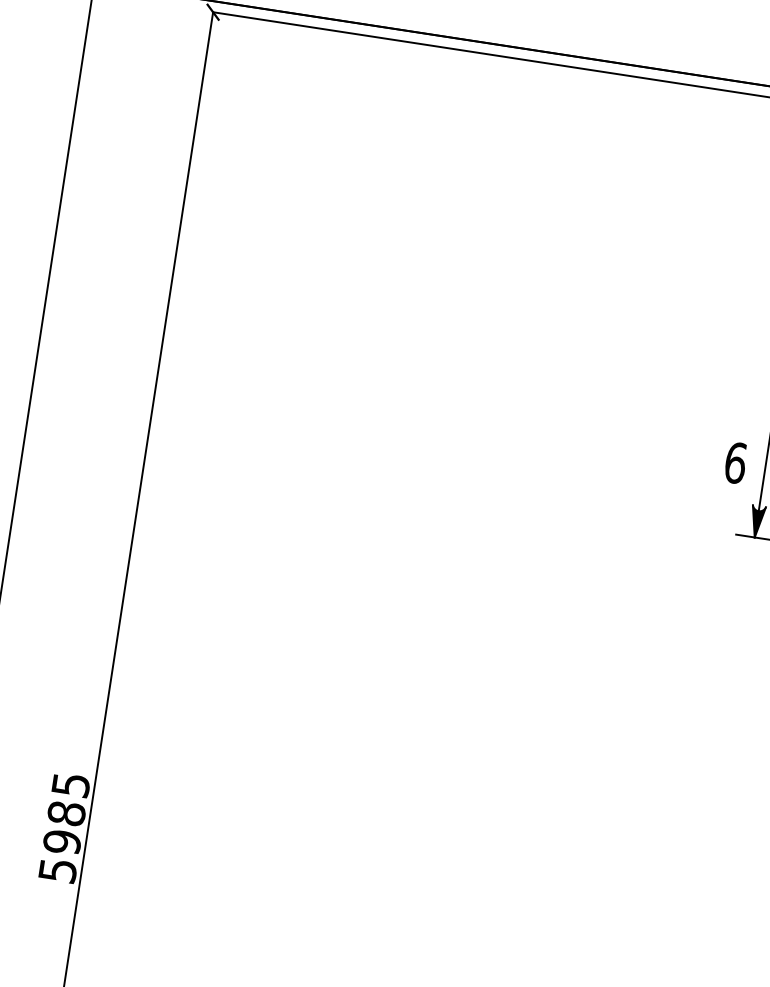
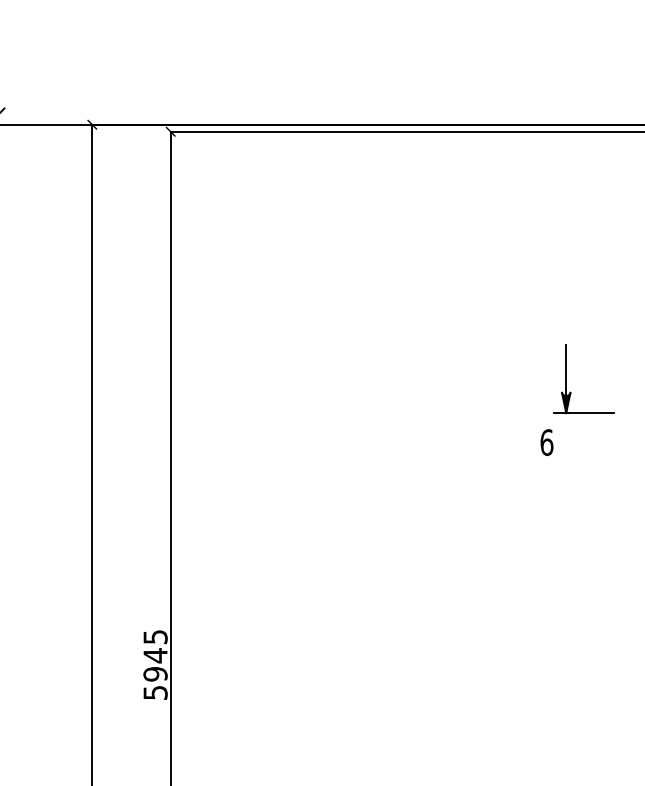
text: (735, 462) -> (546, 442), moved
text: (66, 813) -> (155, 655), 5985 -> 5945

